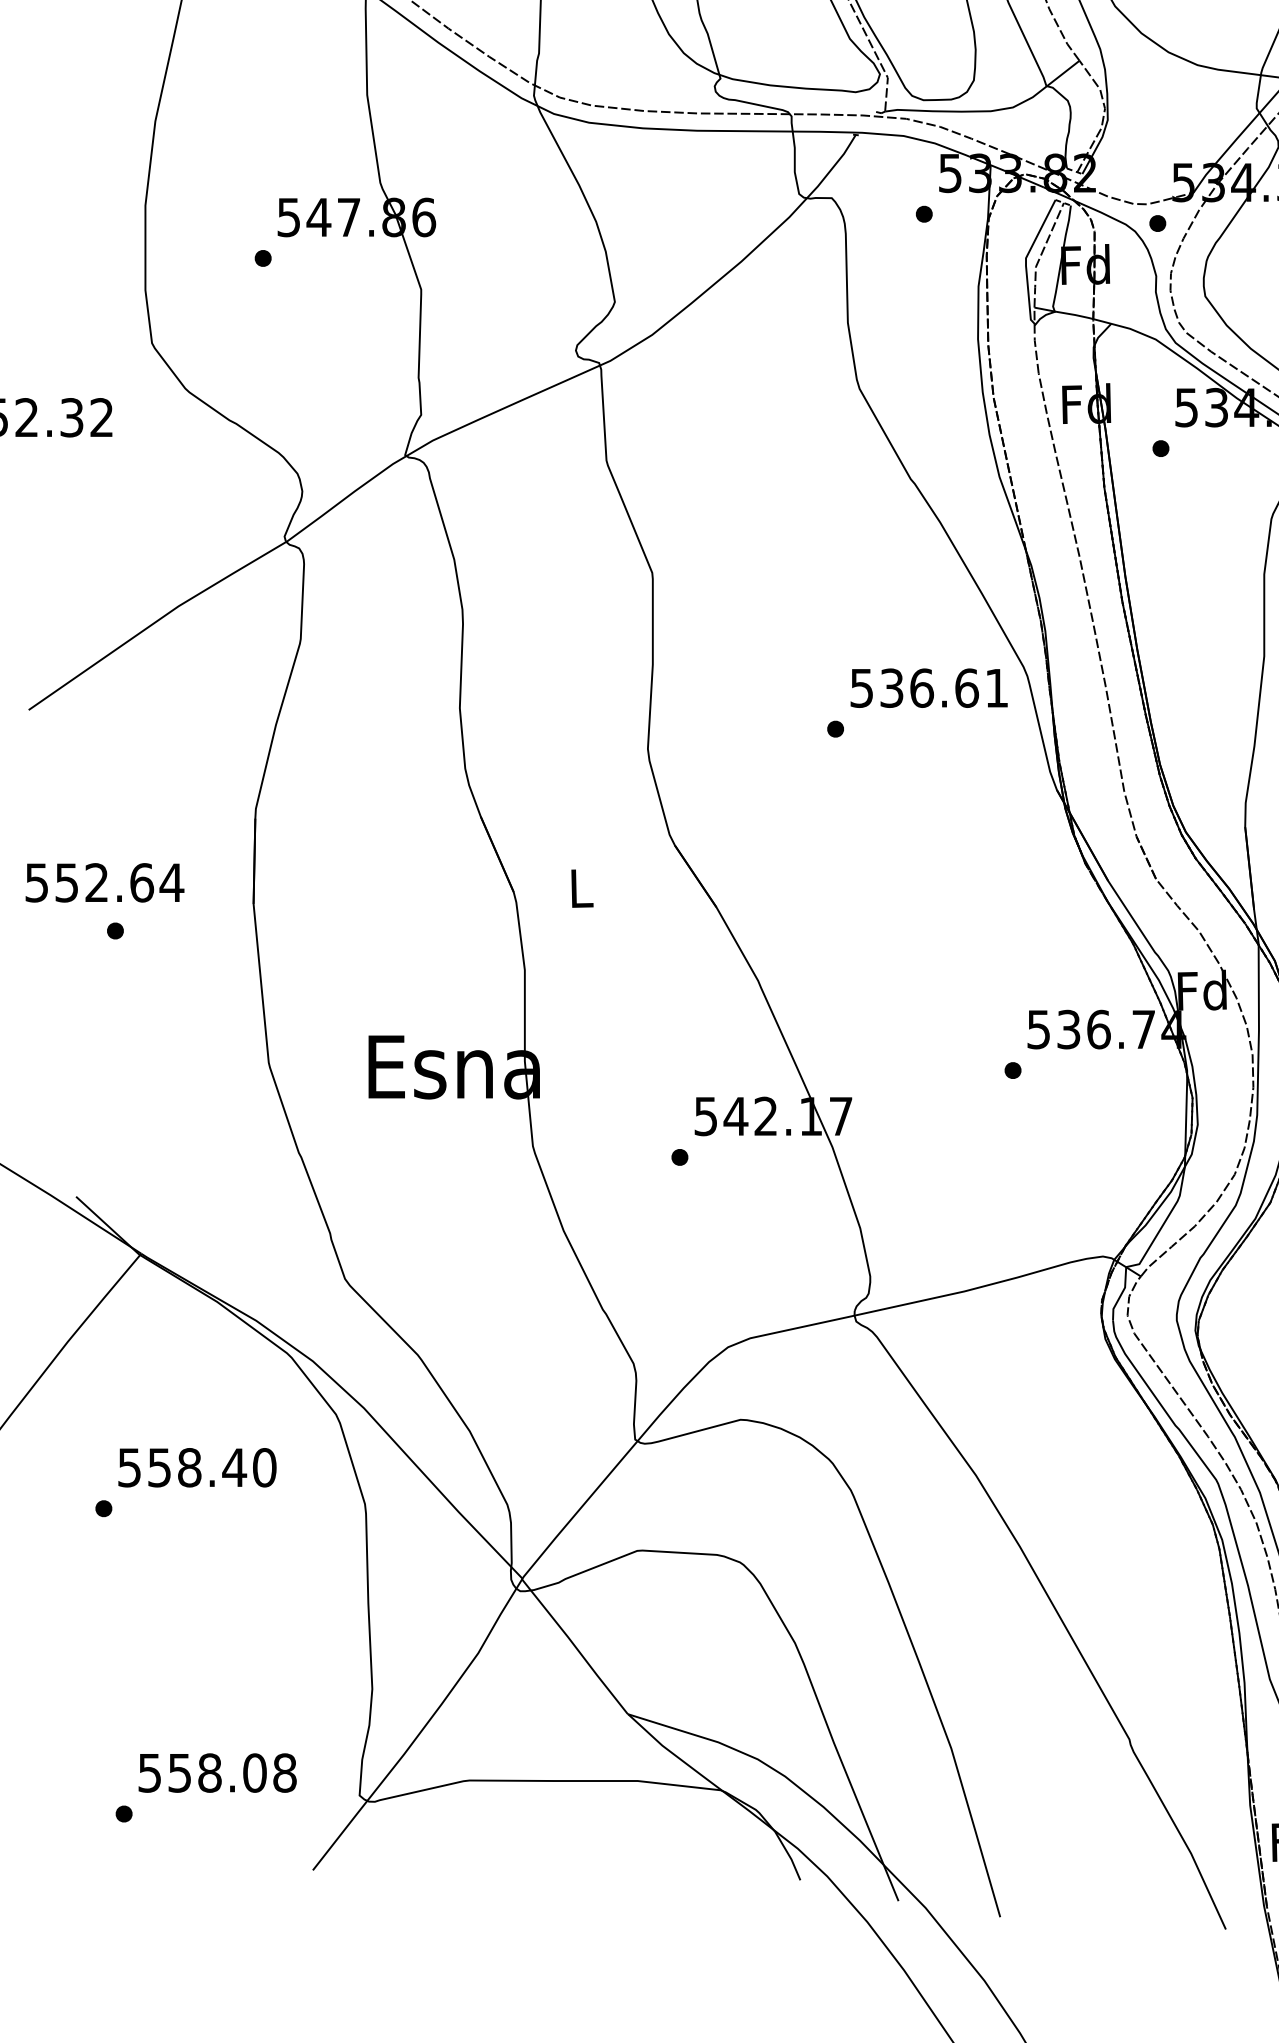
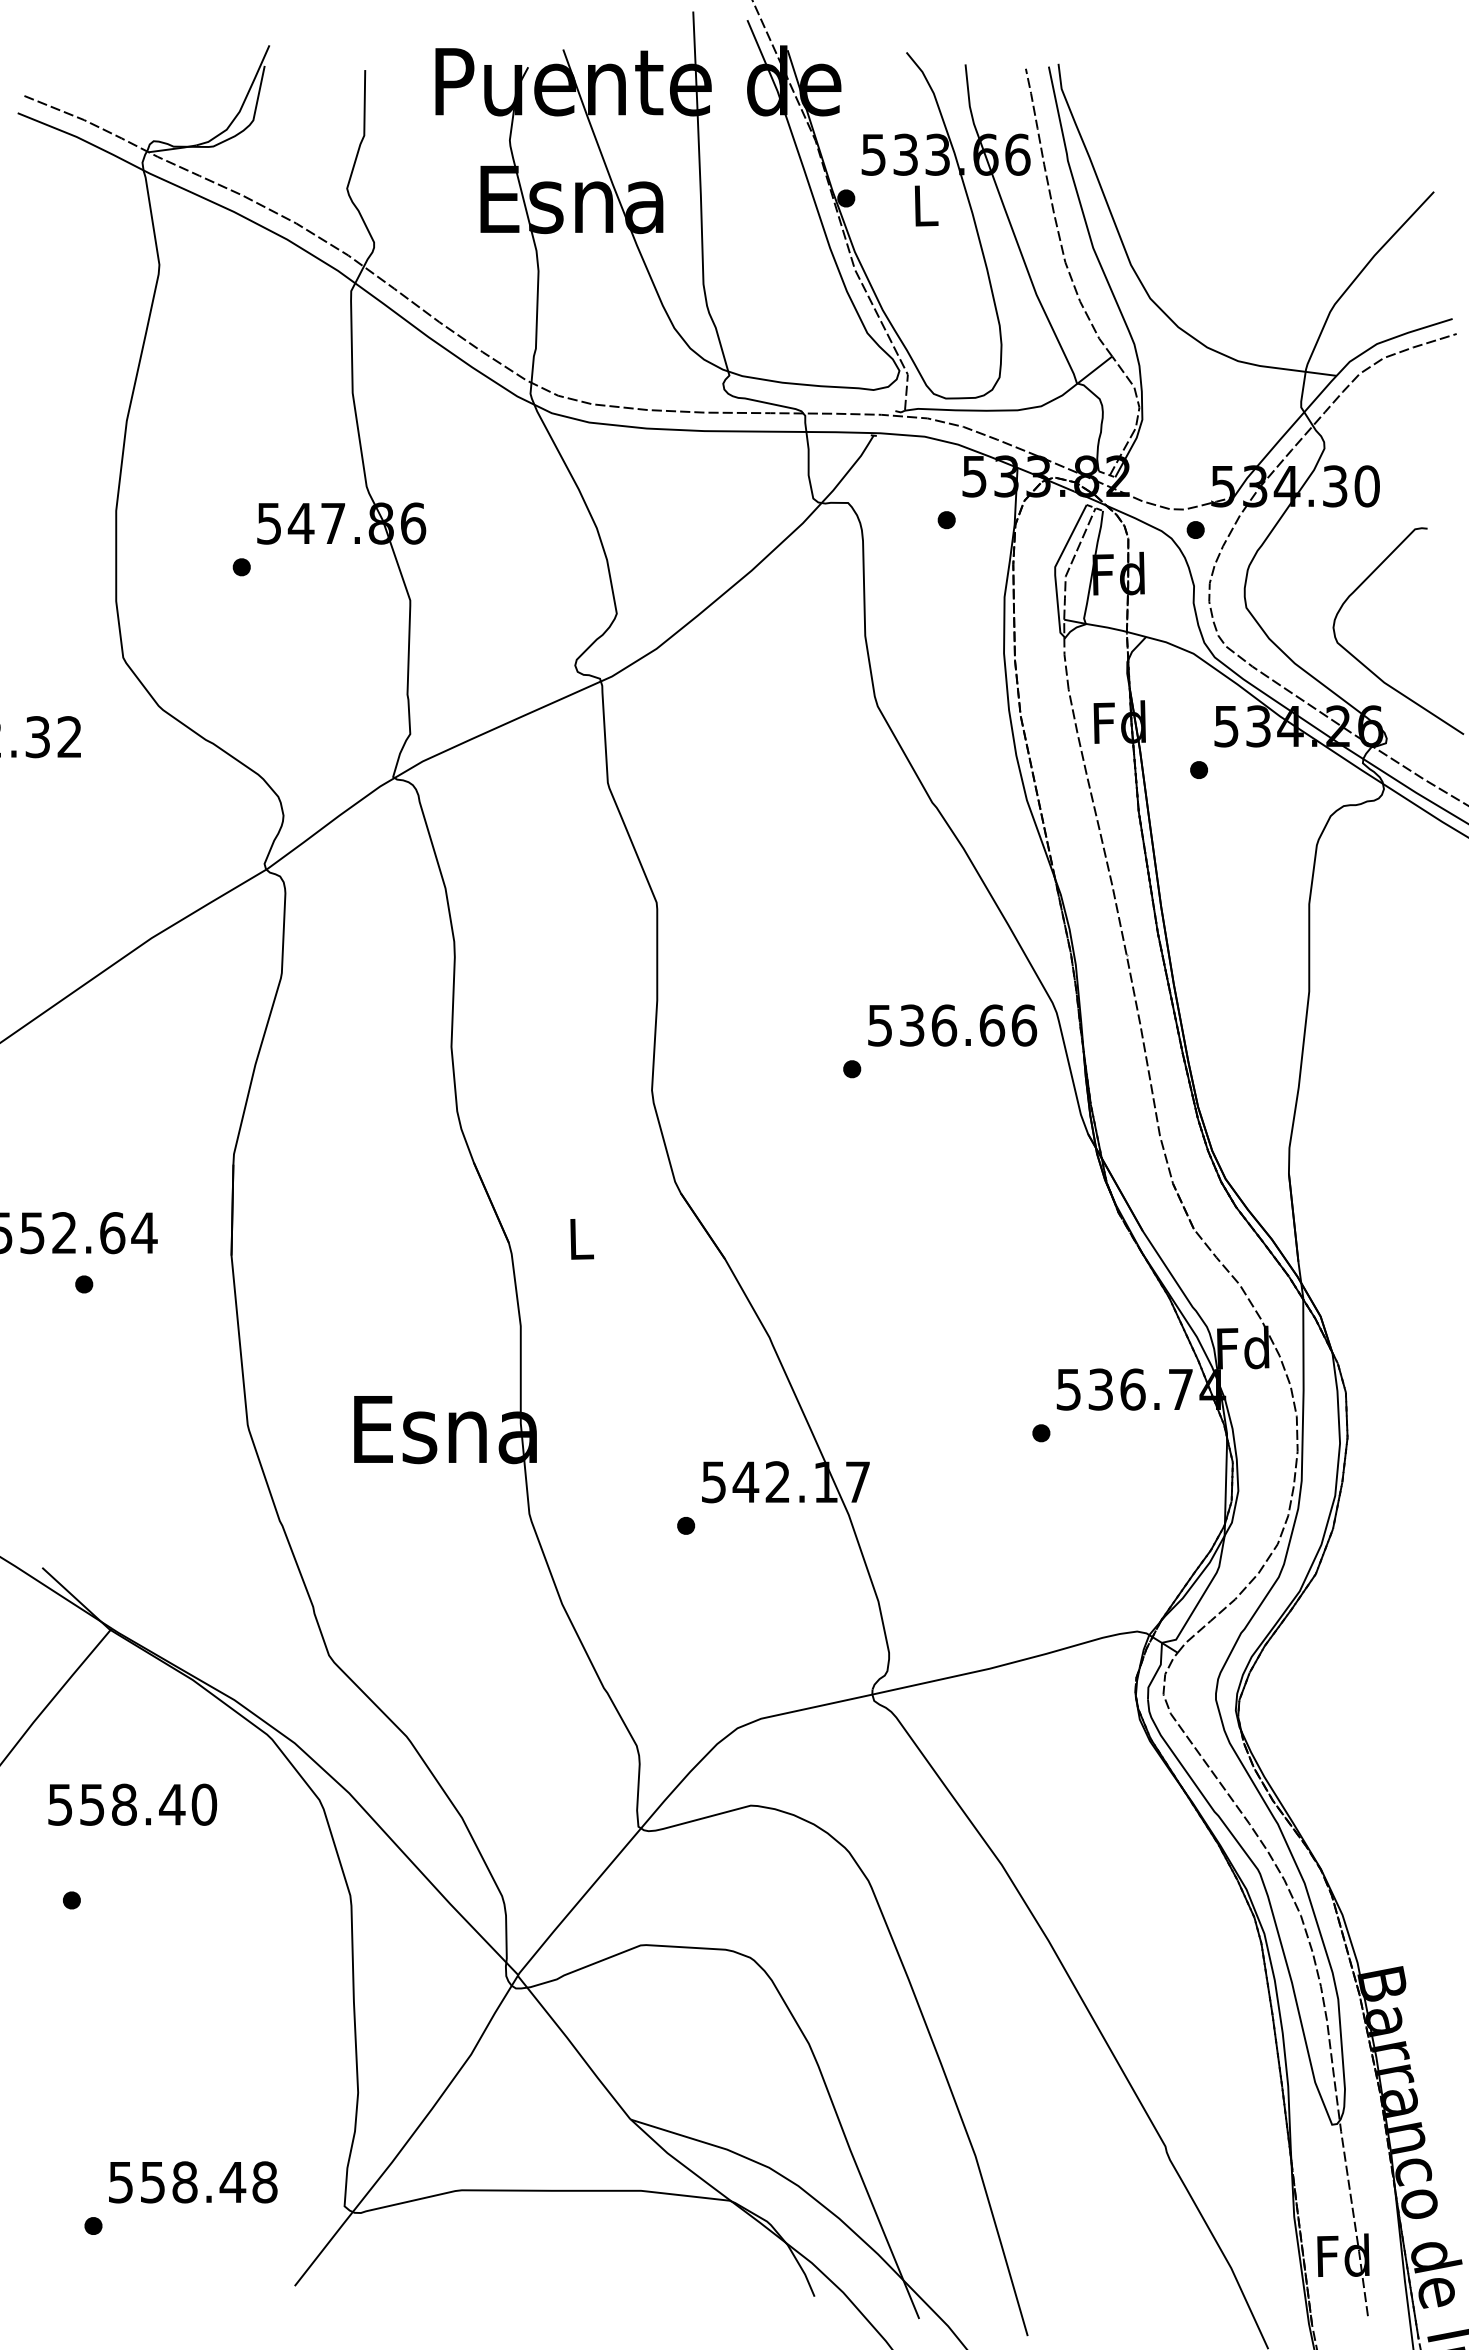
text: (997, 688) -> (1024, 1025), 536.61 -> 536.66
text: (197, 1467) -> (132, 1804), moved
text: (254, 1773) -> (232, 2182), 558.08 -> 558.48

